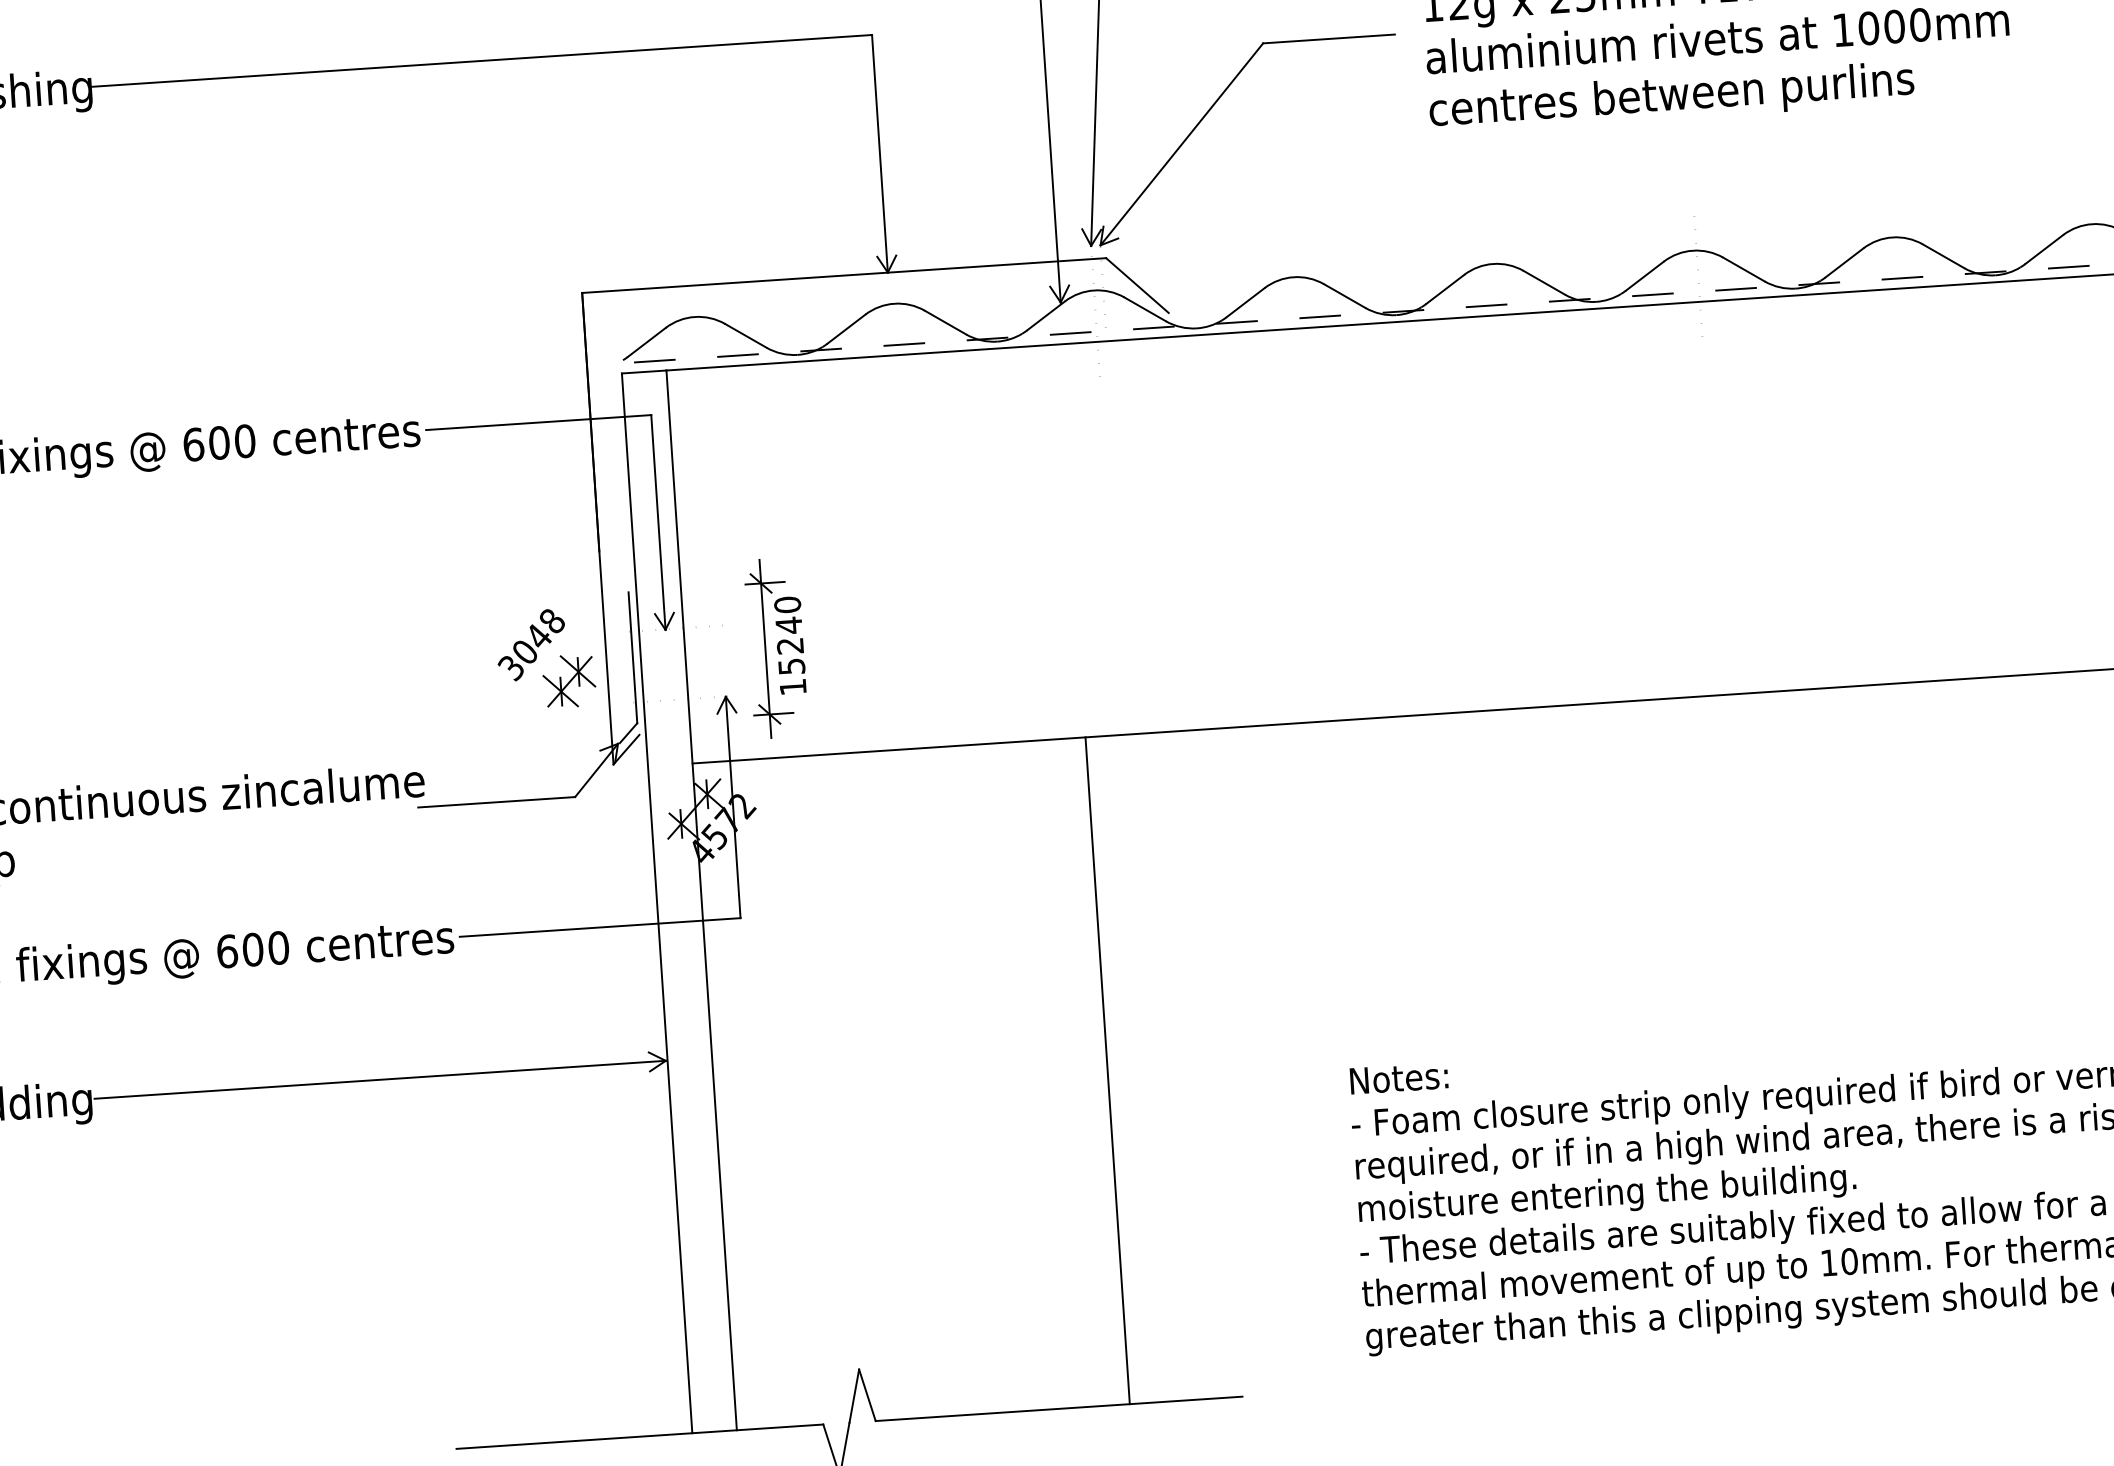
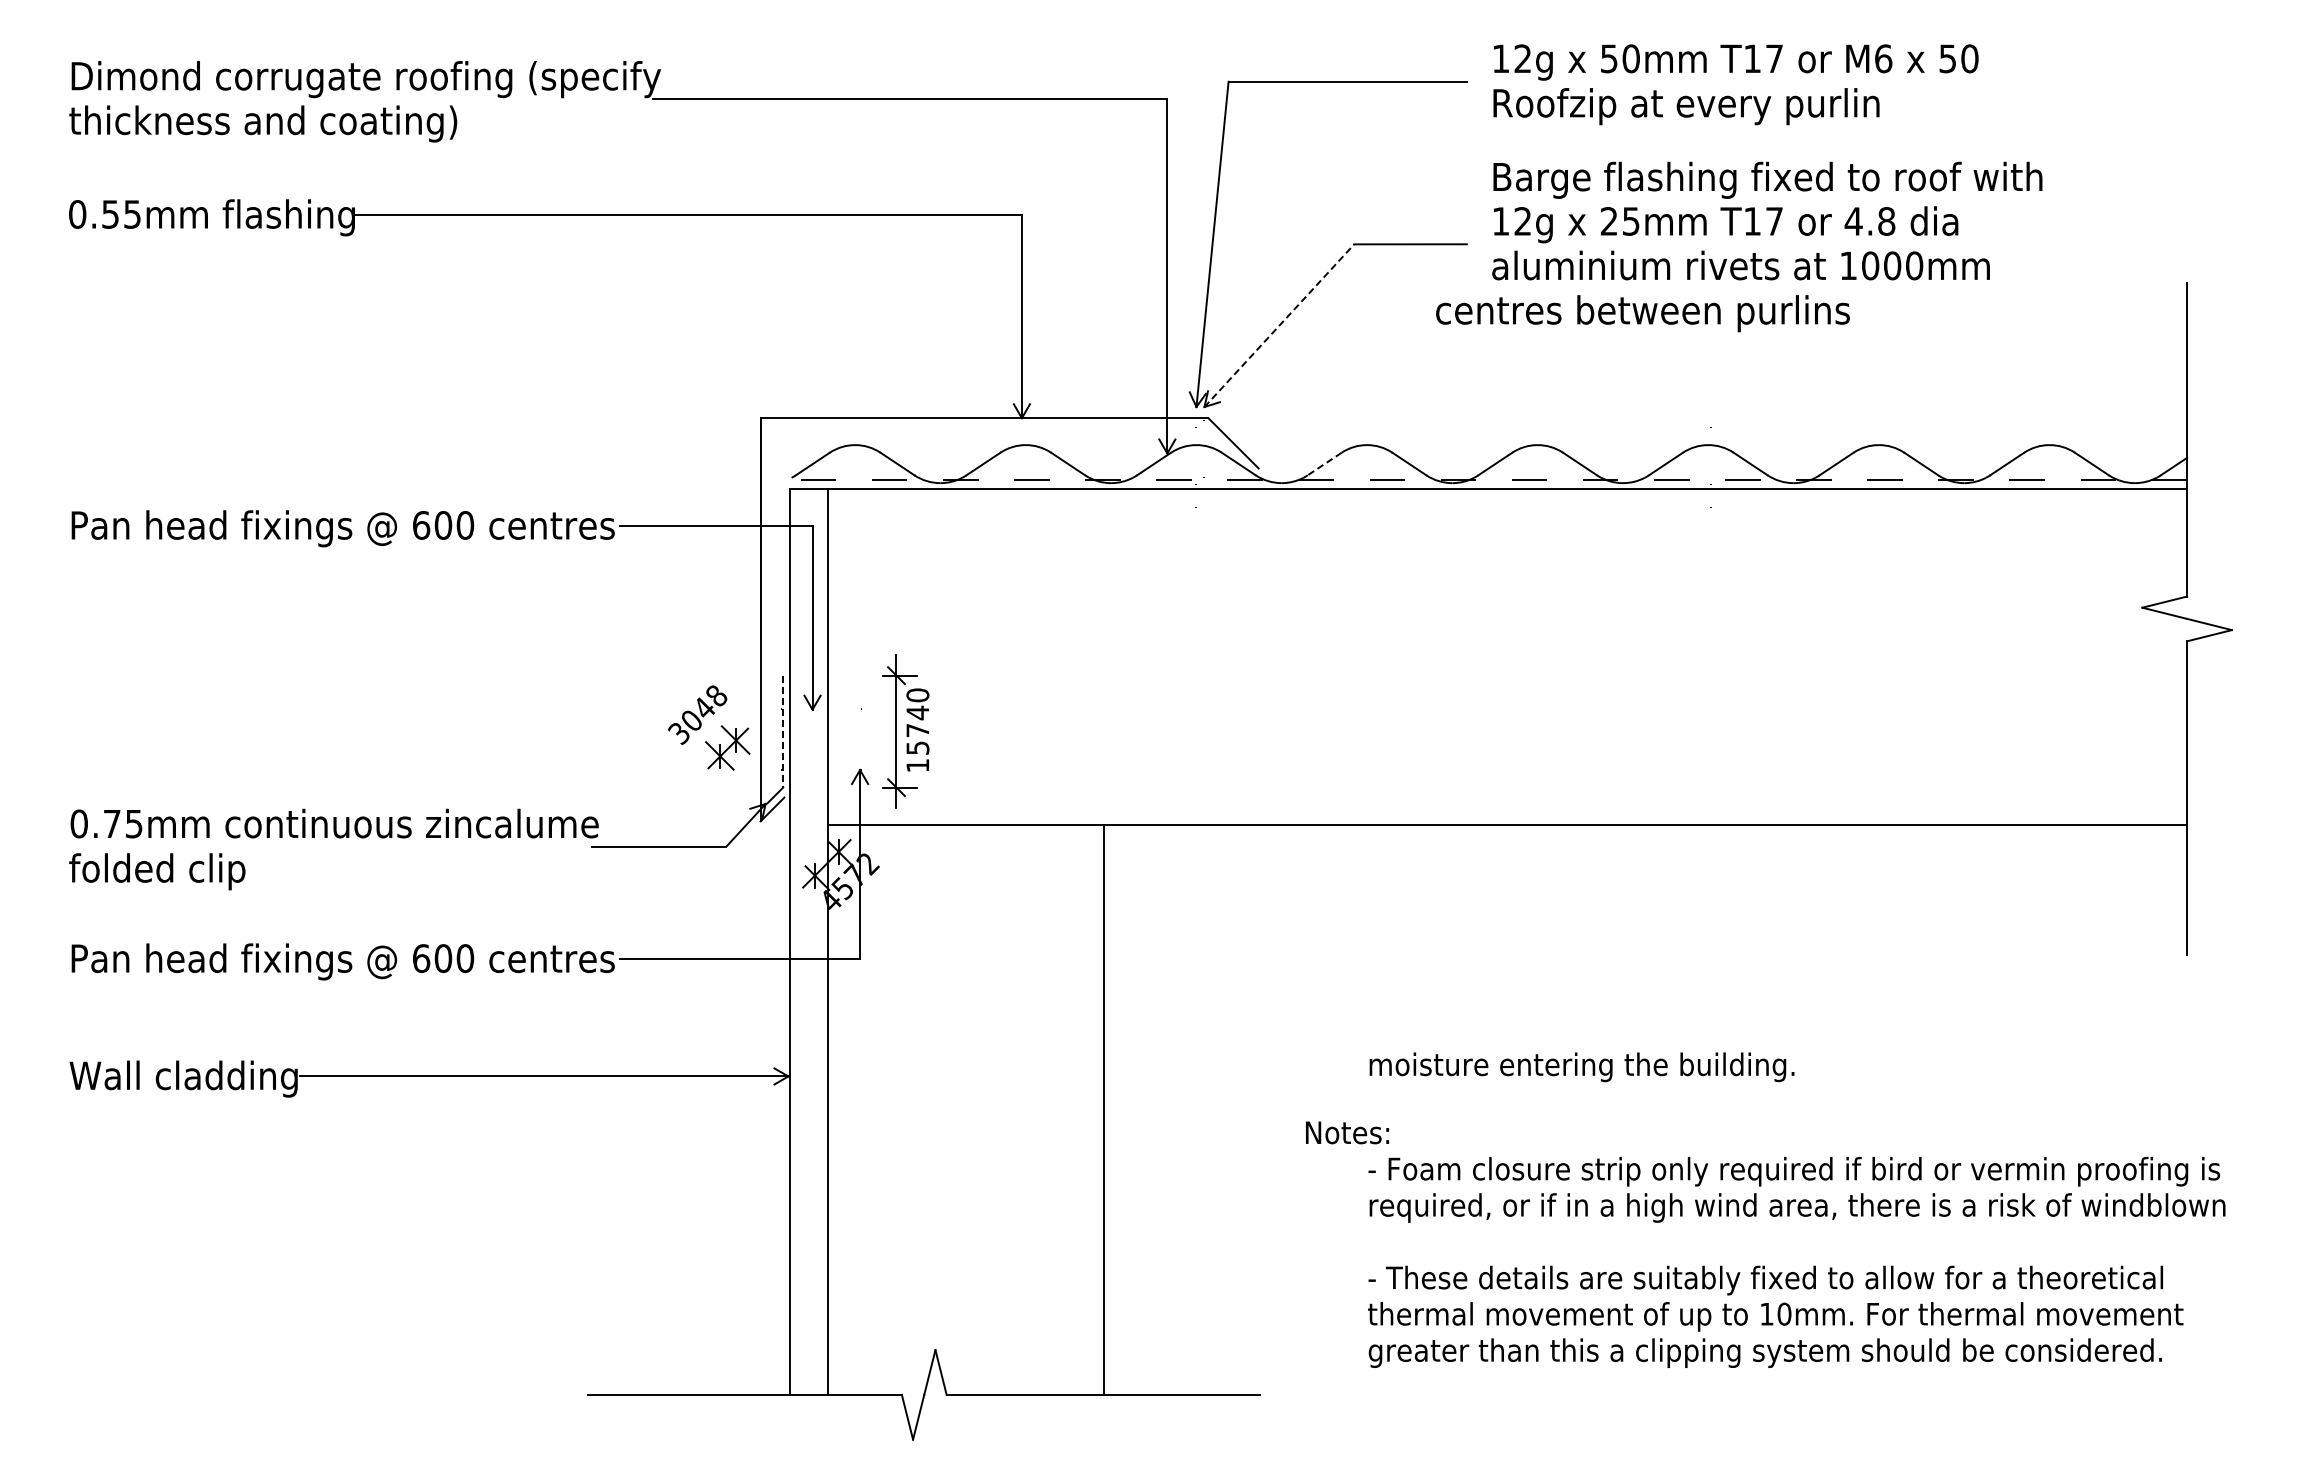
text: (1671, 97) -> (1642, 313), moved
line: (1181, 144) -> (1279, 325), solid -> dashed
line: (1245, 303) -> (1324, 464), solid -> dashed
text: (789, 646) -> (917, 730), 15240 -> 15740
line: (633, 657) -> (783, 731), solid -> dashed
line: (1107, 1070) -> (1103, 1109), moved
text: (1399, 1077) -> (1347, 1132), moved
text: (1606, 1195) -> (1581, 1067), moved

